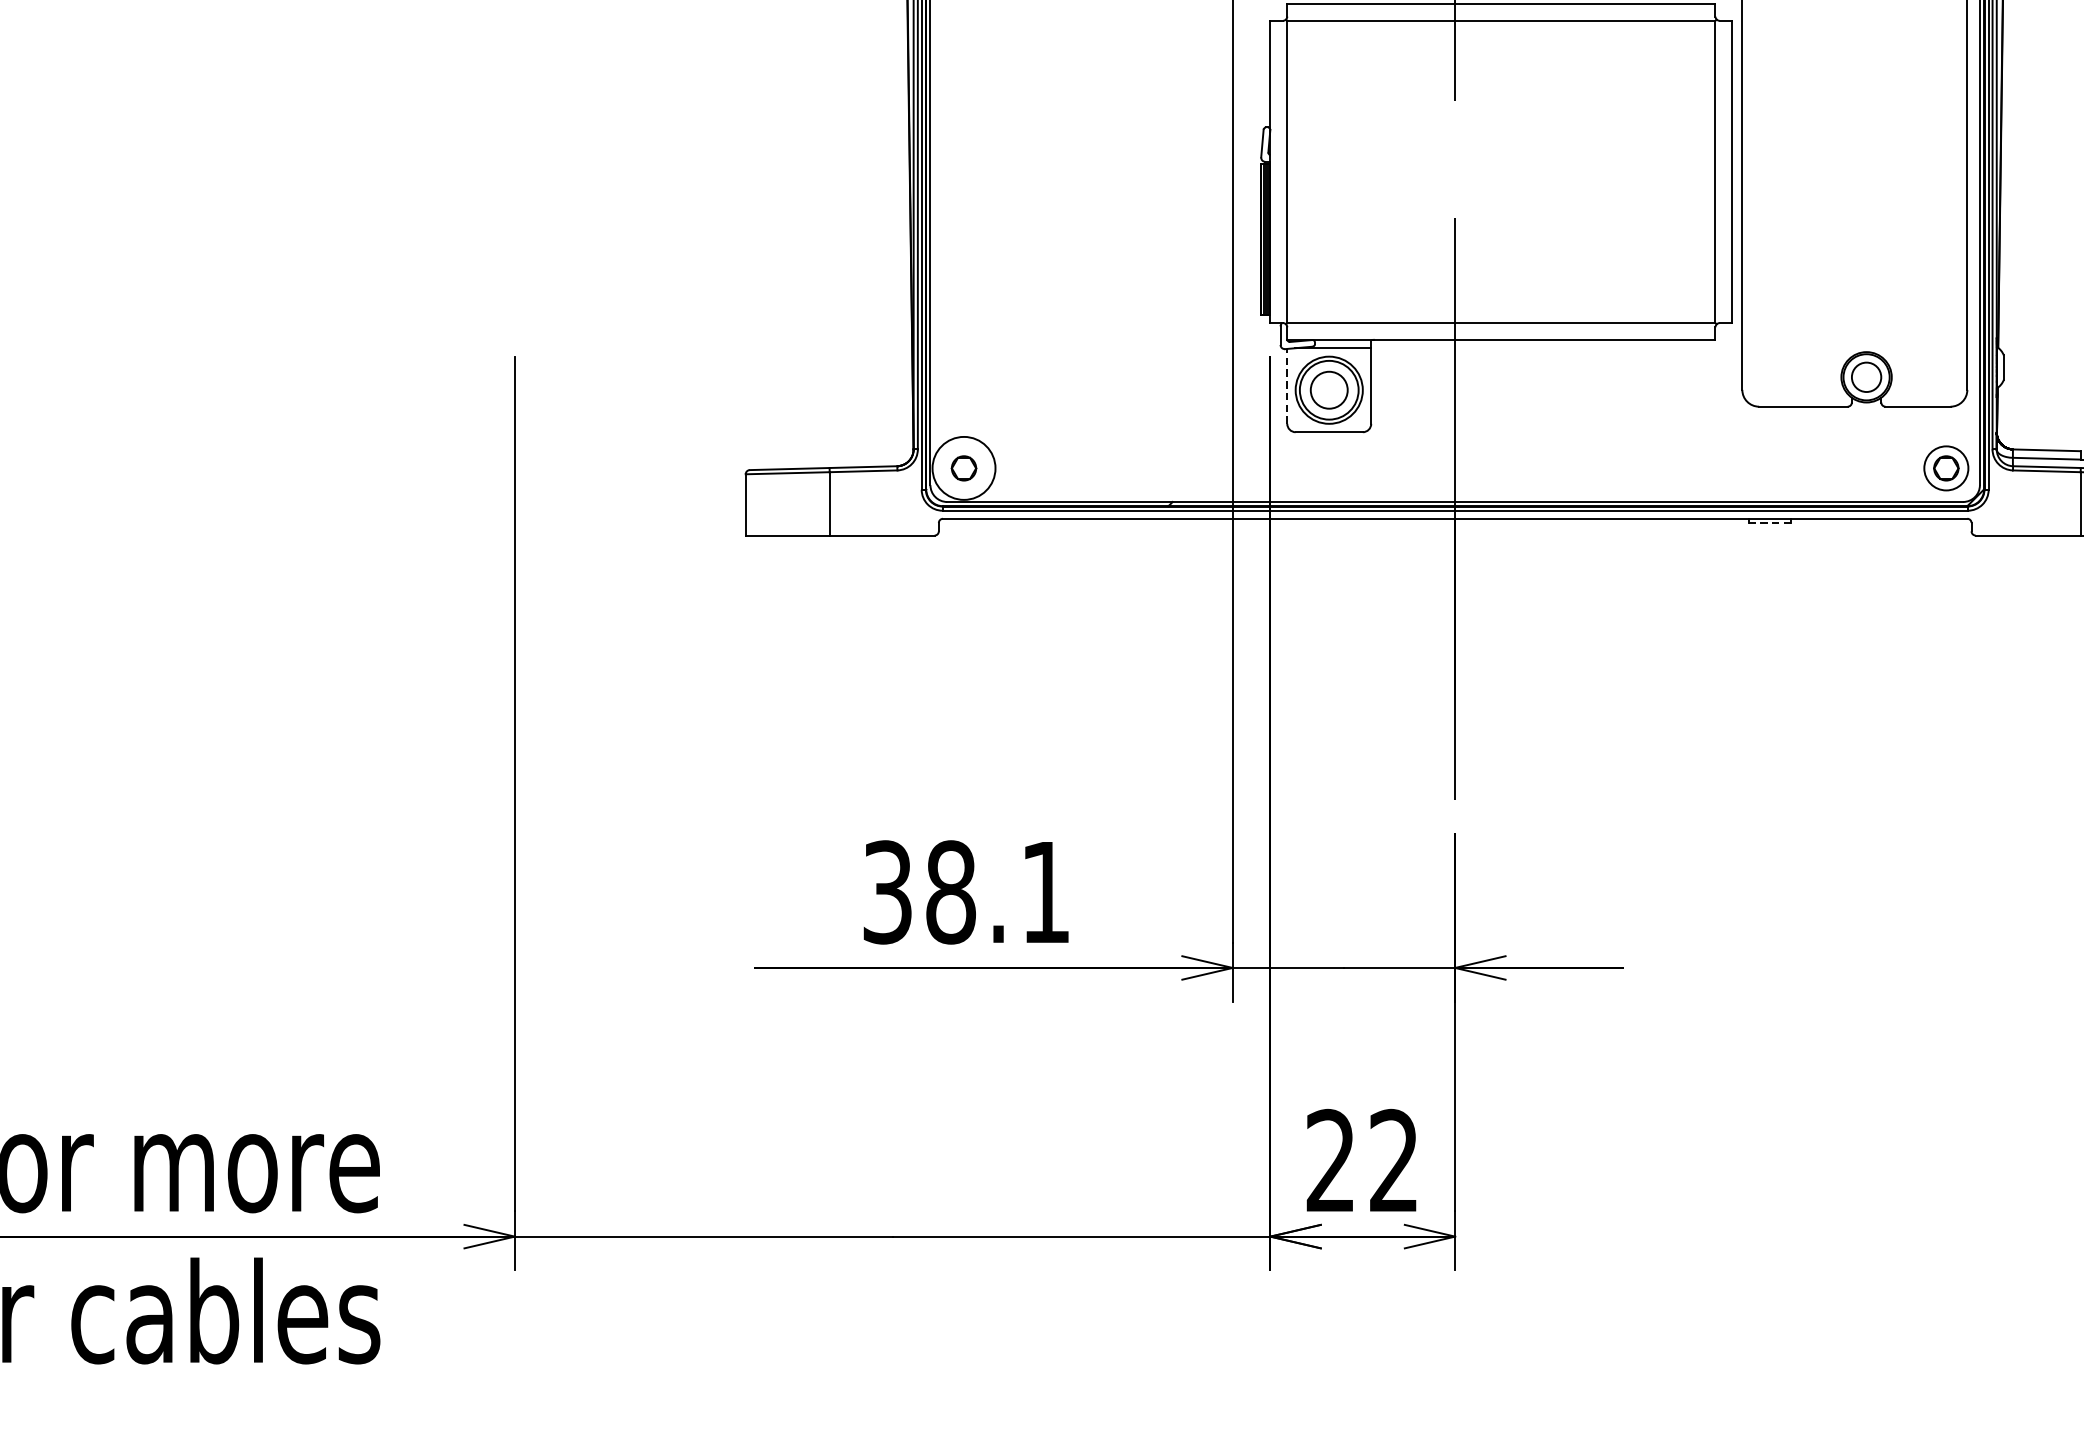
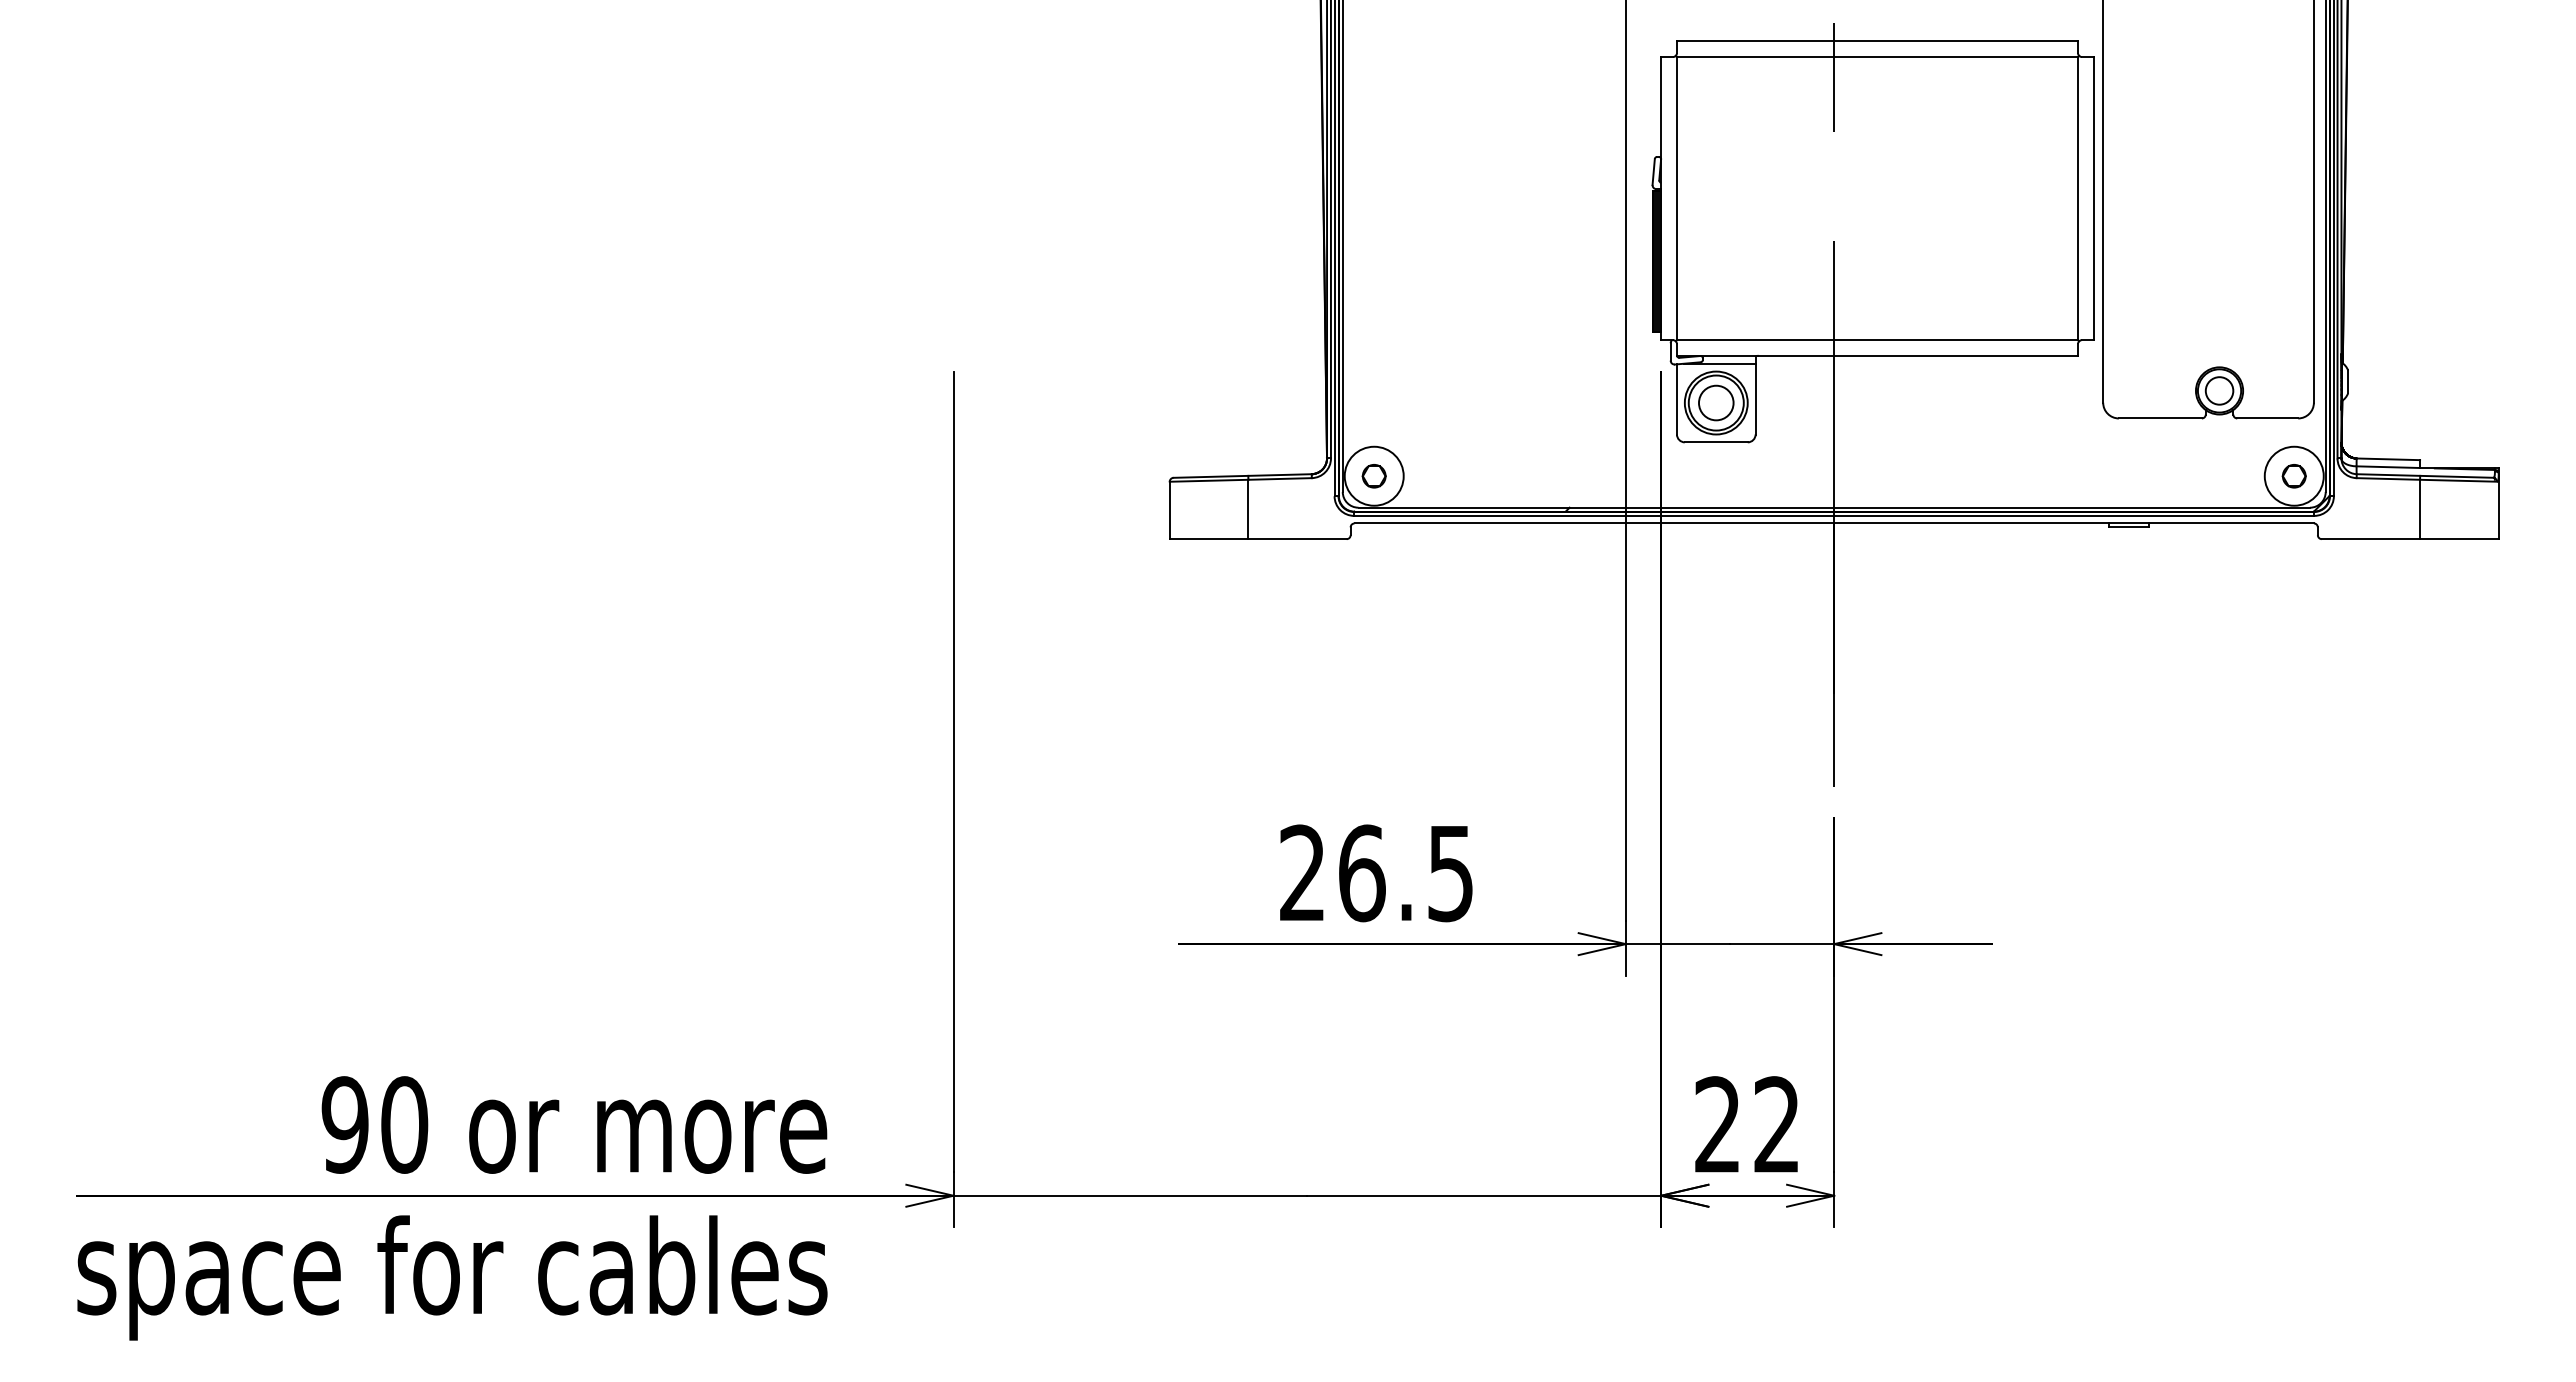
line: (1286, 385) -> (1676, 398), dashed -> solid
circle: (1945, 467) -> (2293, 475), size x1.43
line: (1770, 523) -> (2129, 527), dashed -> solid
text: (966, 892) -> (1376, 873), 38.1 -> 26.5

